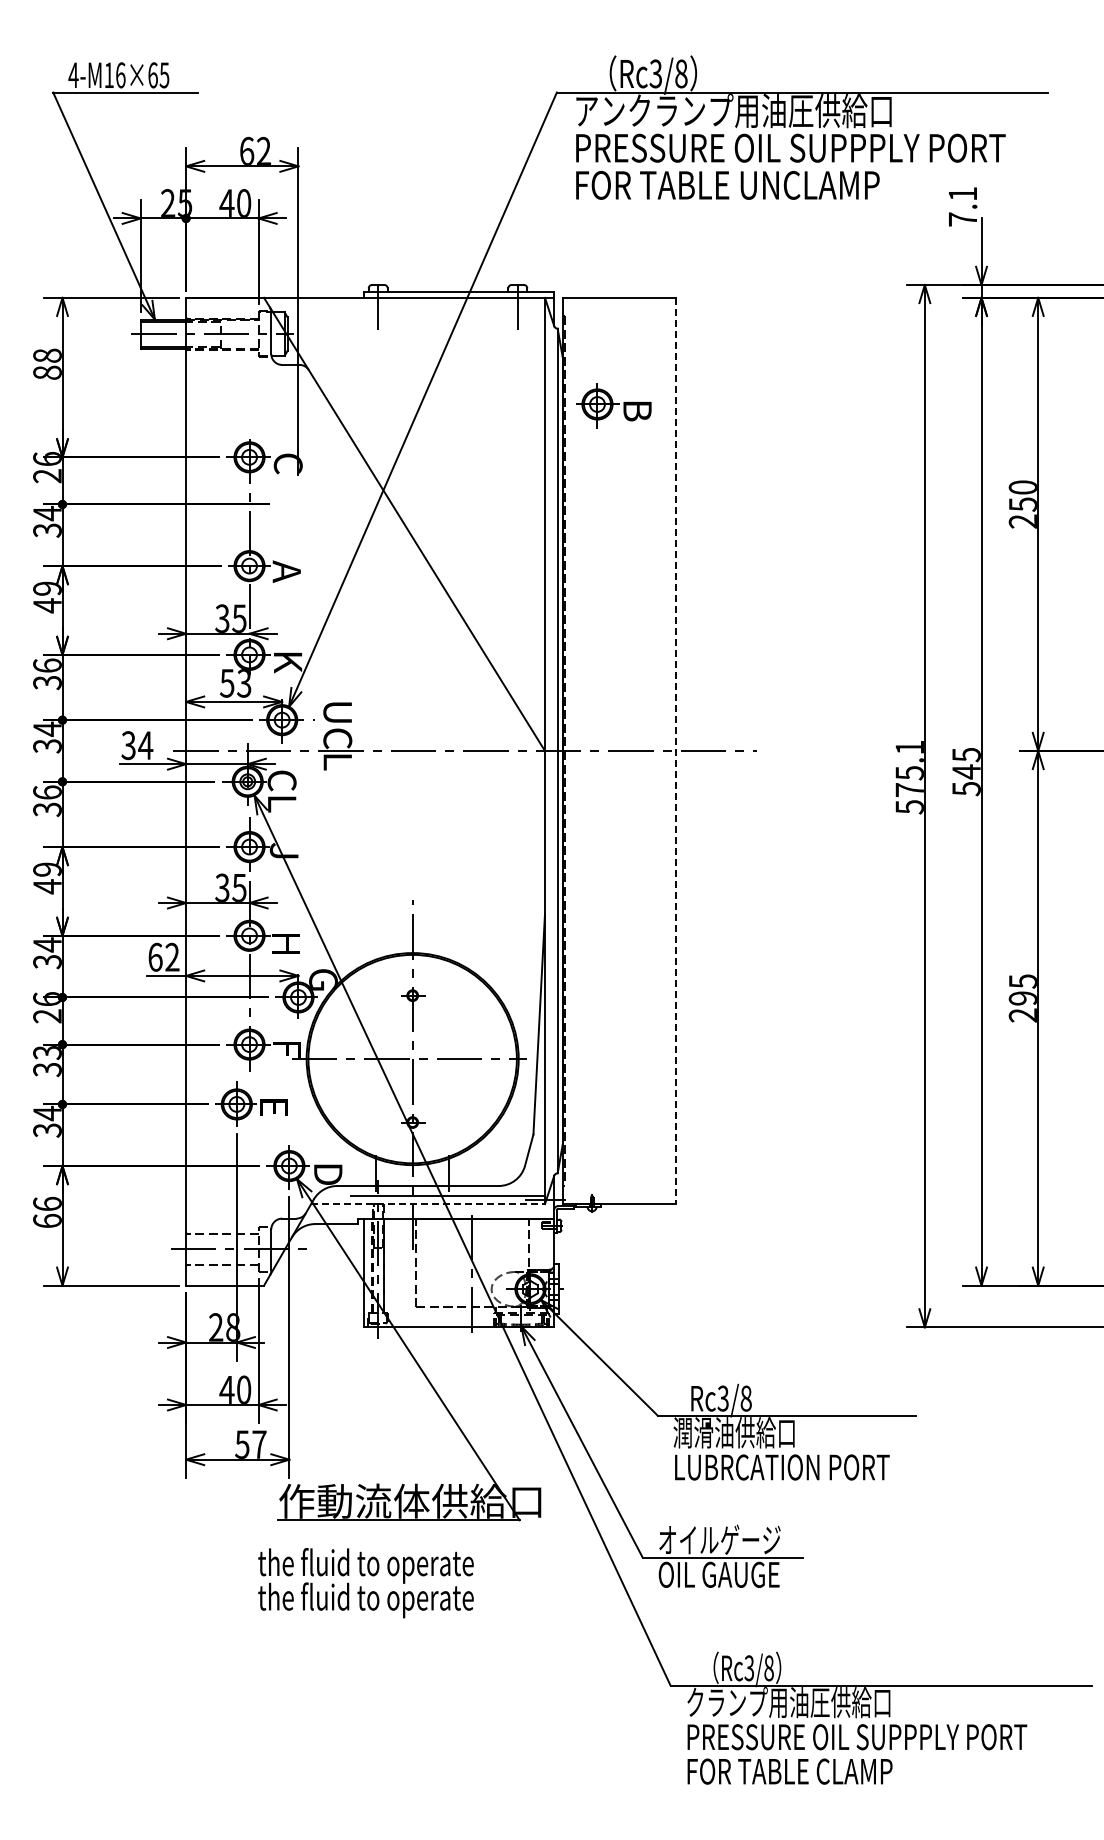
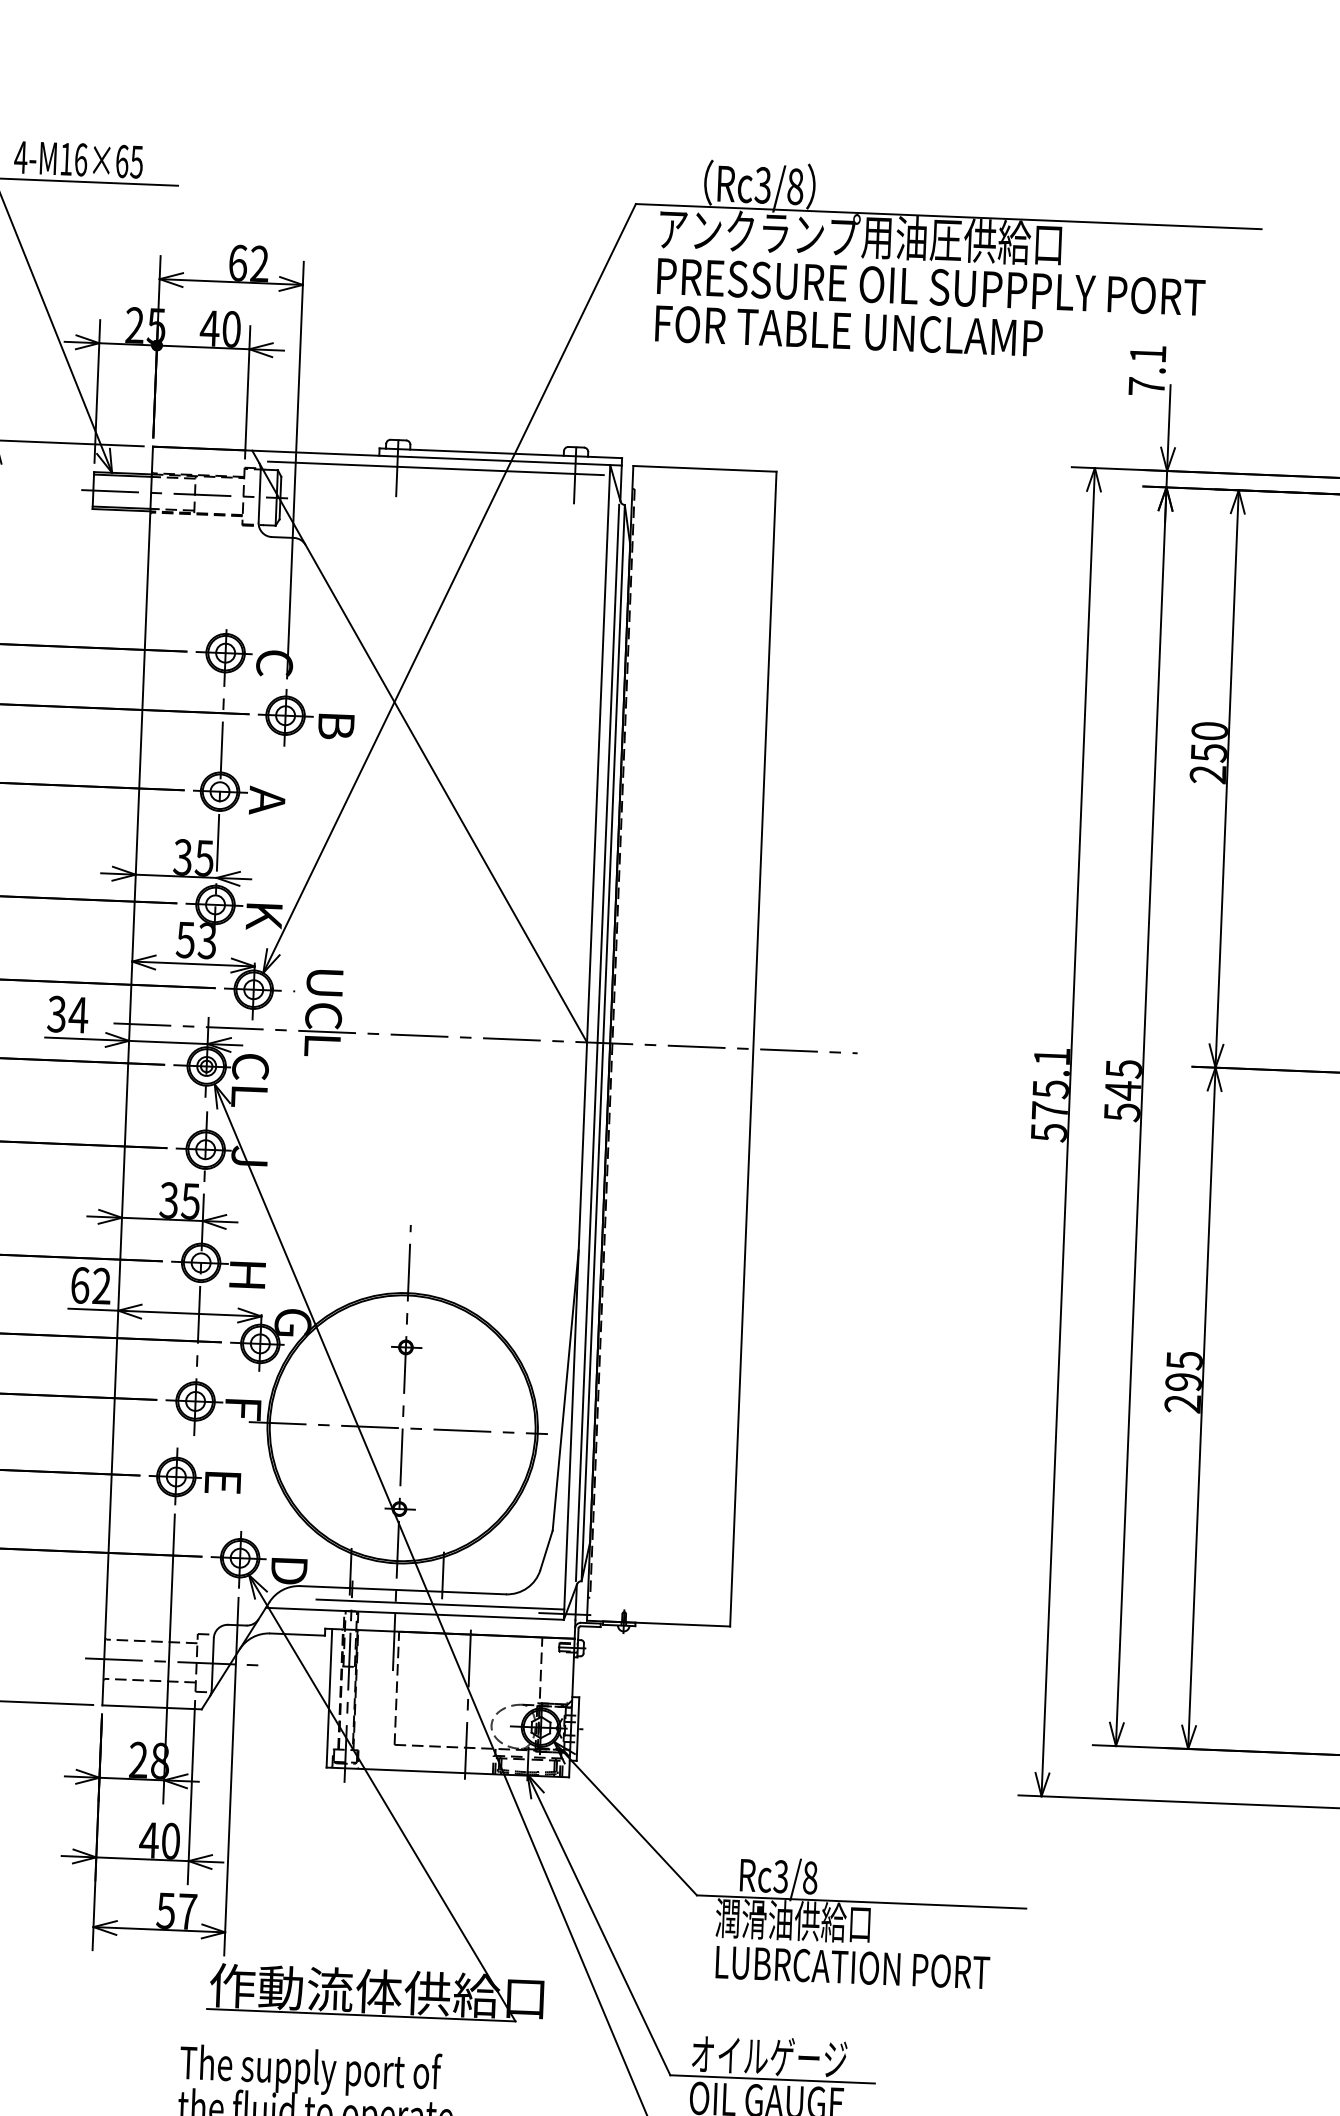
line: (408, 305) -> (435, 467), added
part: (613, 405) -> (305, 717), moved
line: (553, 750) -> (597, 1042), added
line: (675, 751) -> (753, 1049), dashed -> solid
line: (428, 1204) -> (415, 1614), dashed -> solid
text: (365, 1565) -> (316, 2071), the fluid to operate -> The supply port of

